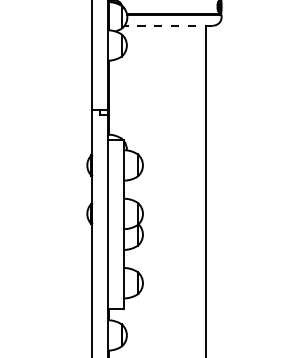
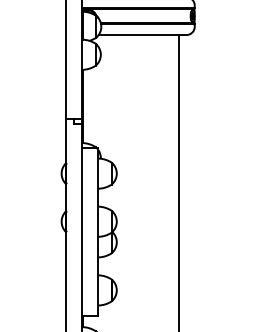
line: (168, 25) -> (142, 34), dashed -> solid

